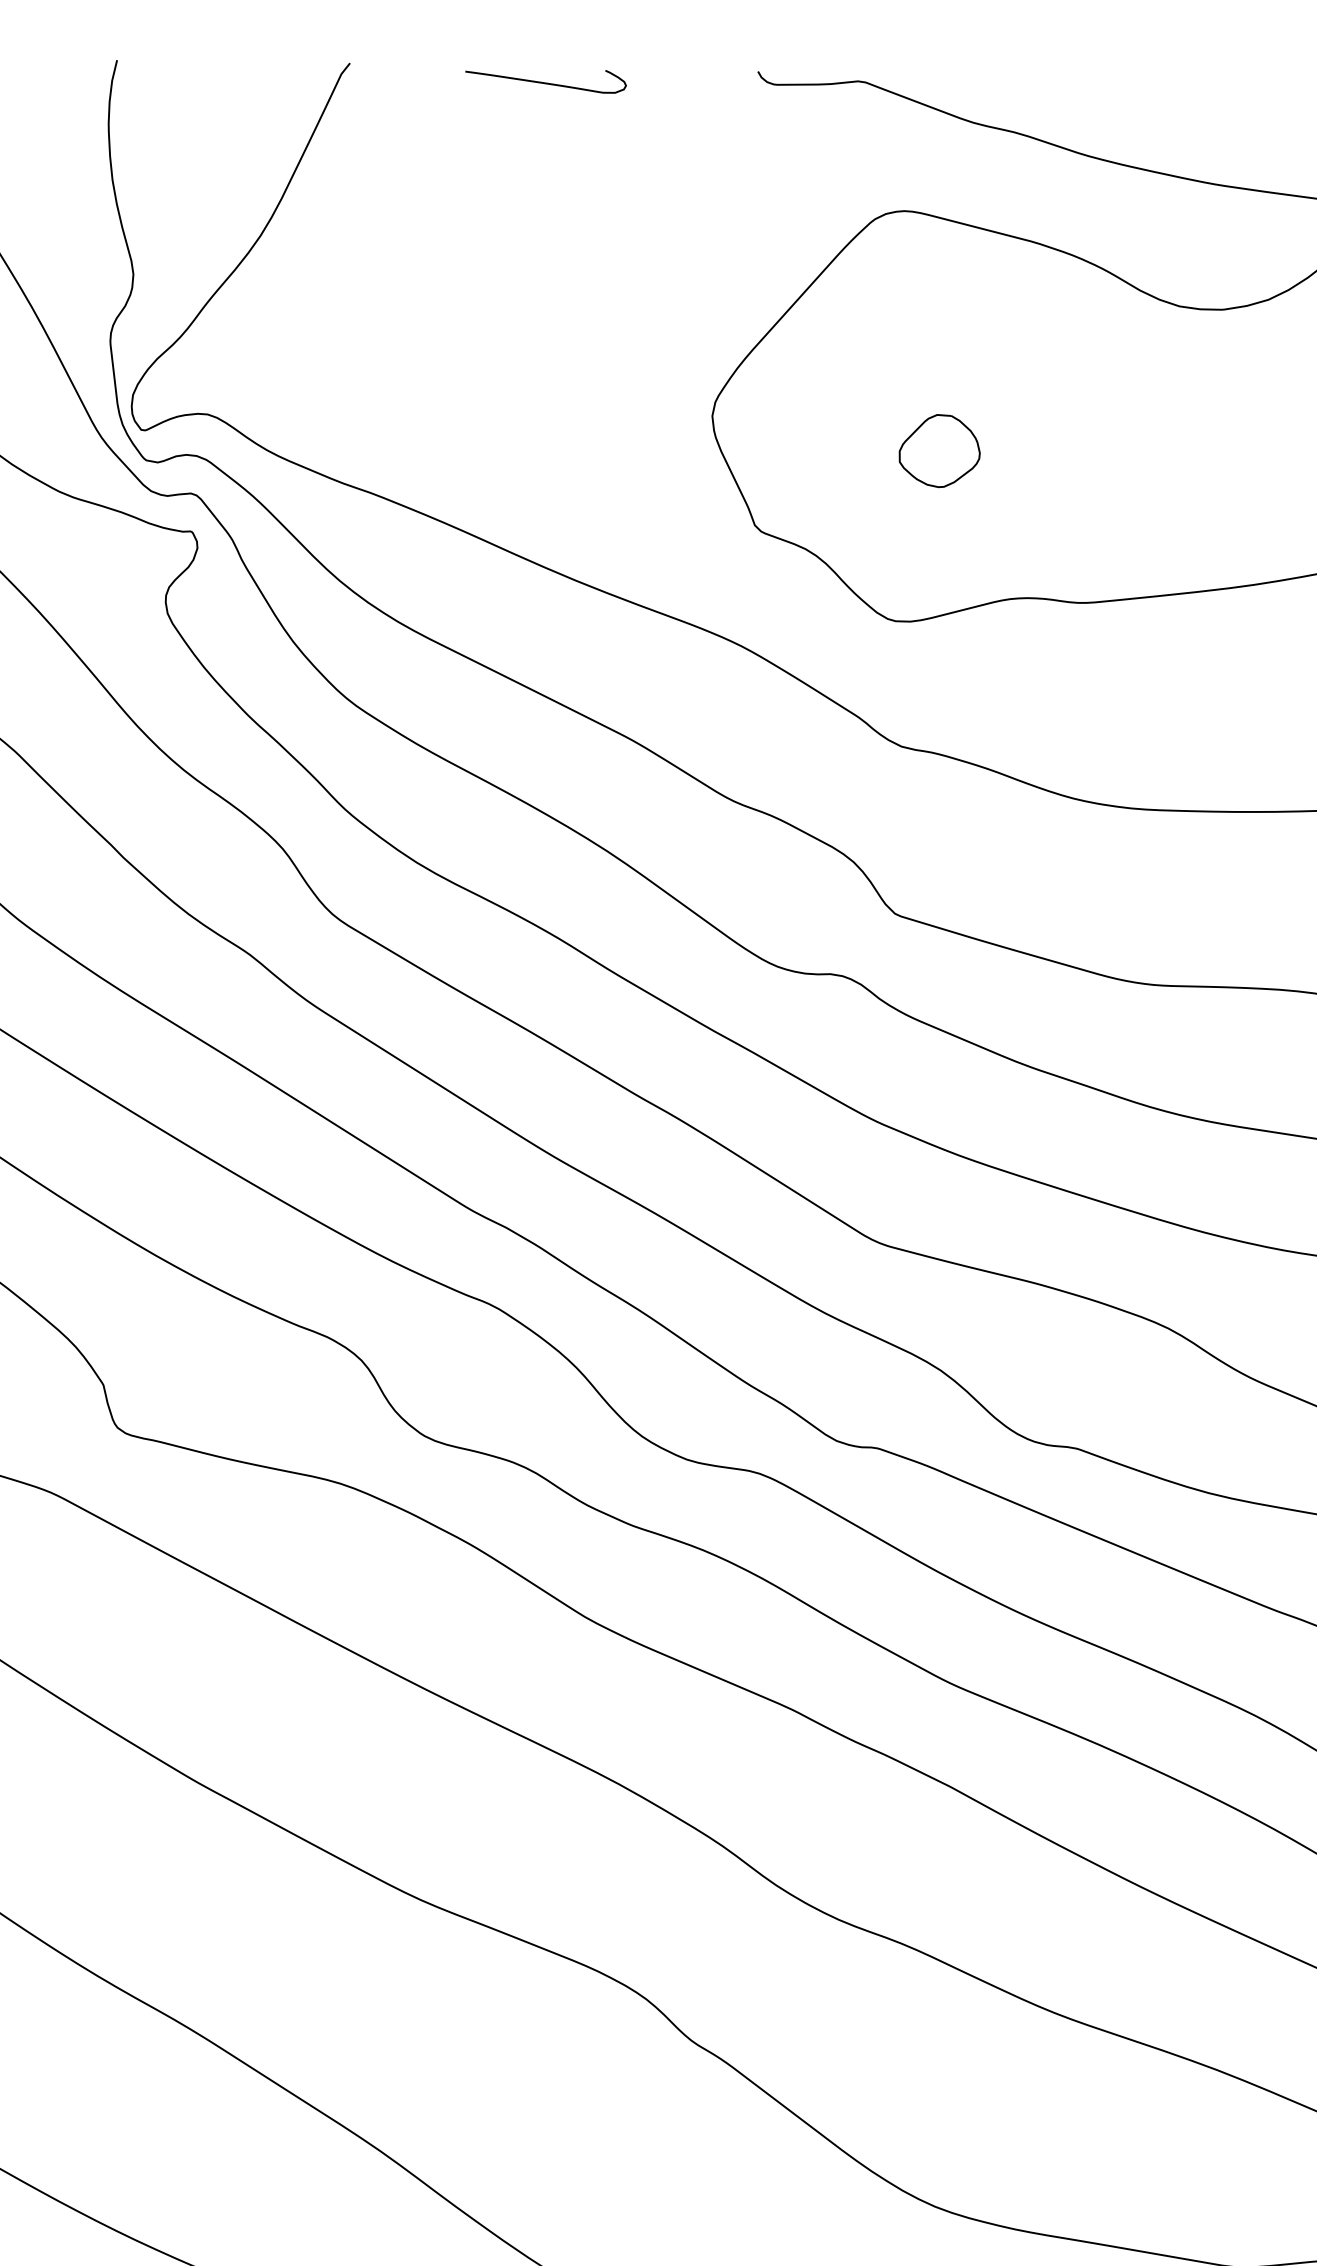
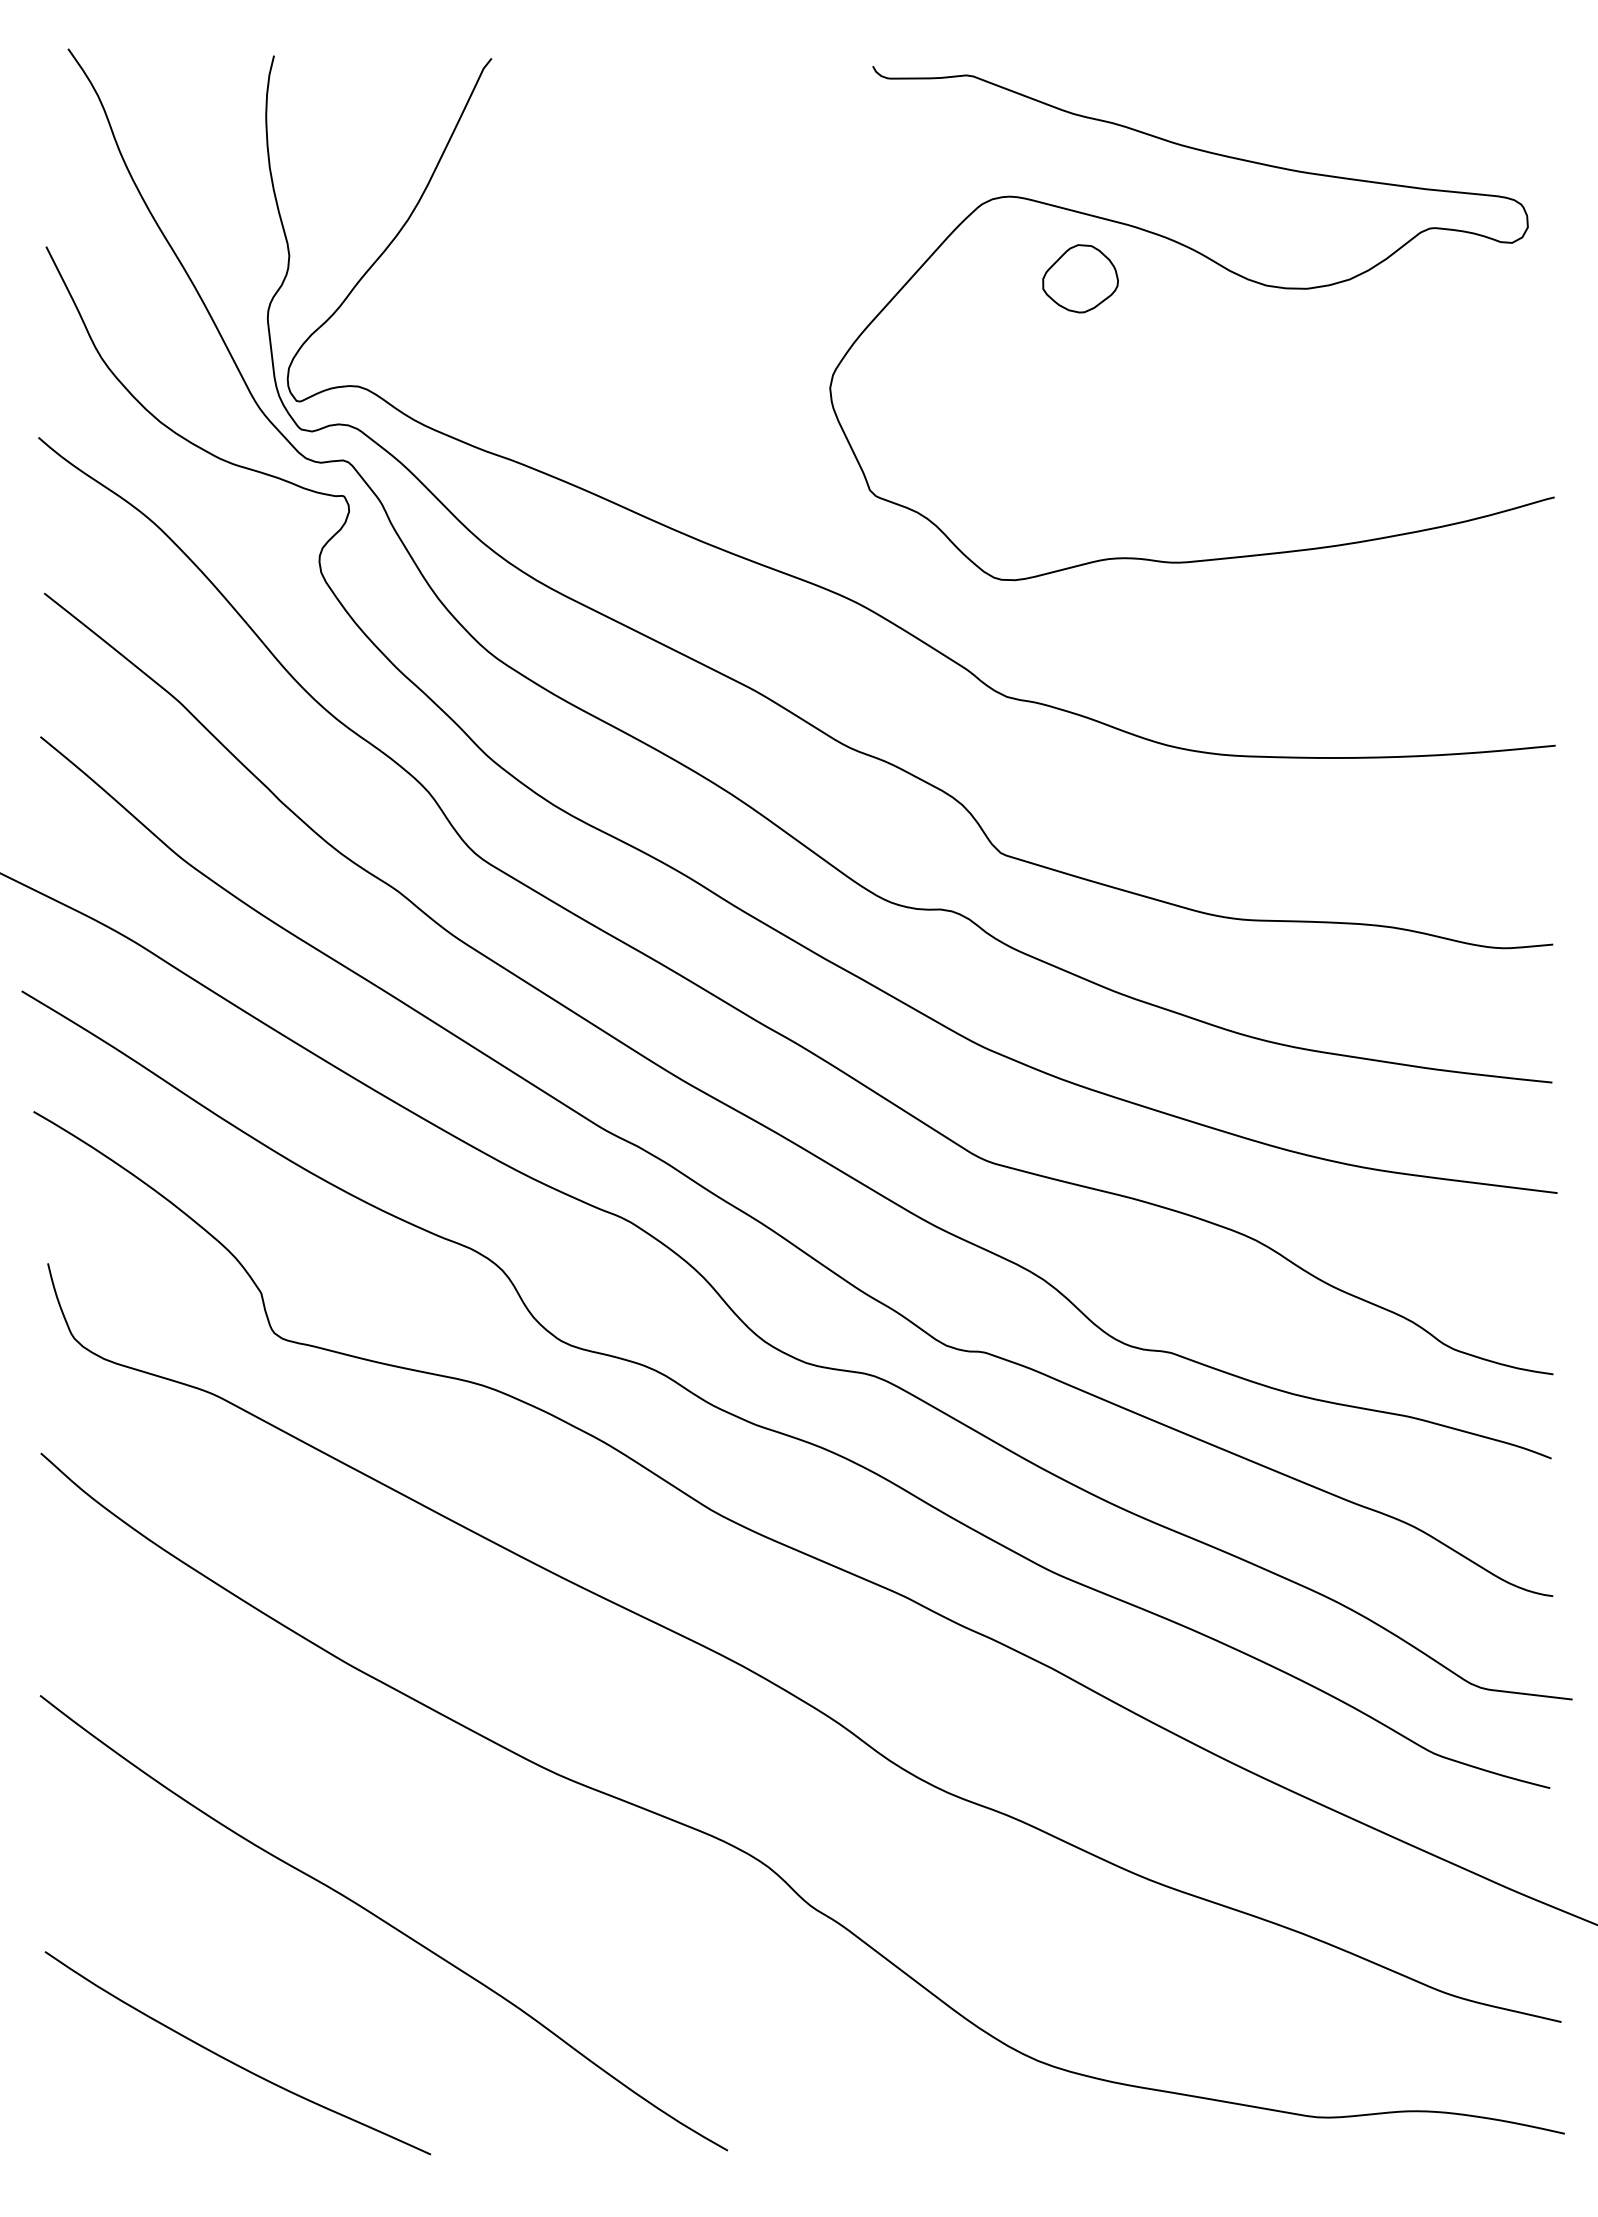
curve: (545, 82) -> (674, 76), removed
part: (939, 450) -> (1080, 278), moved

